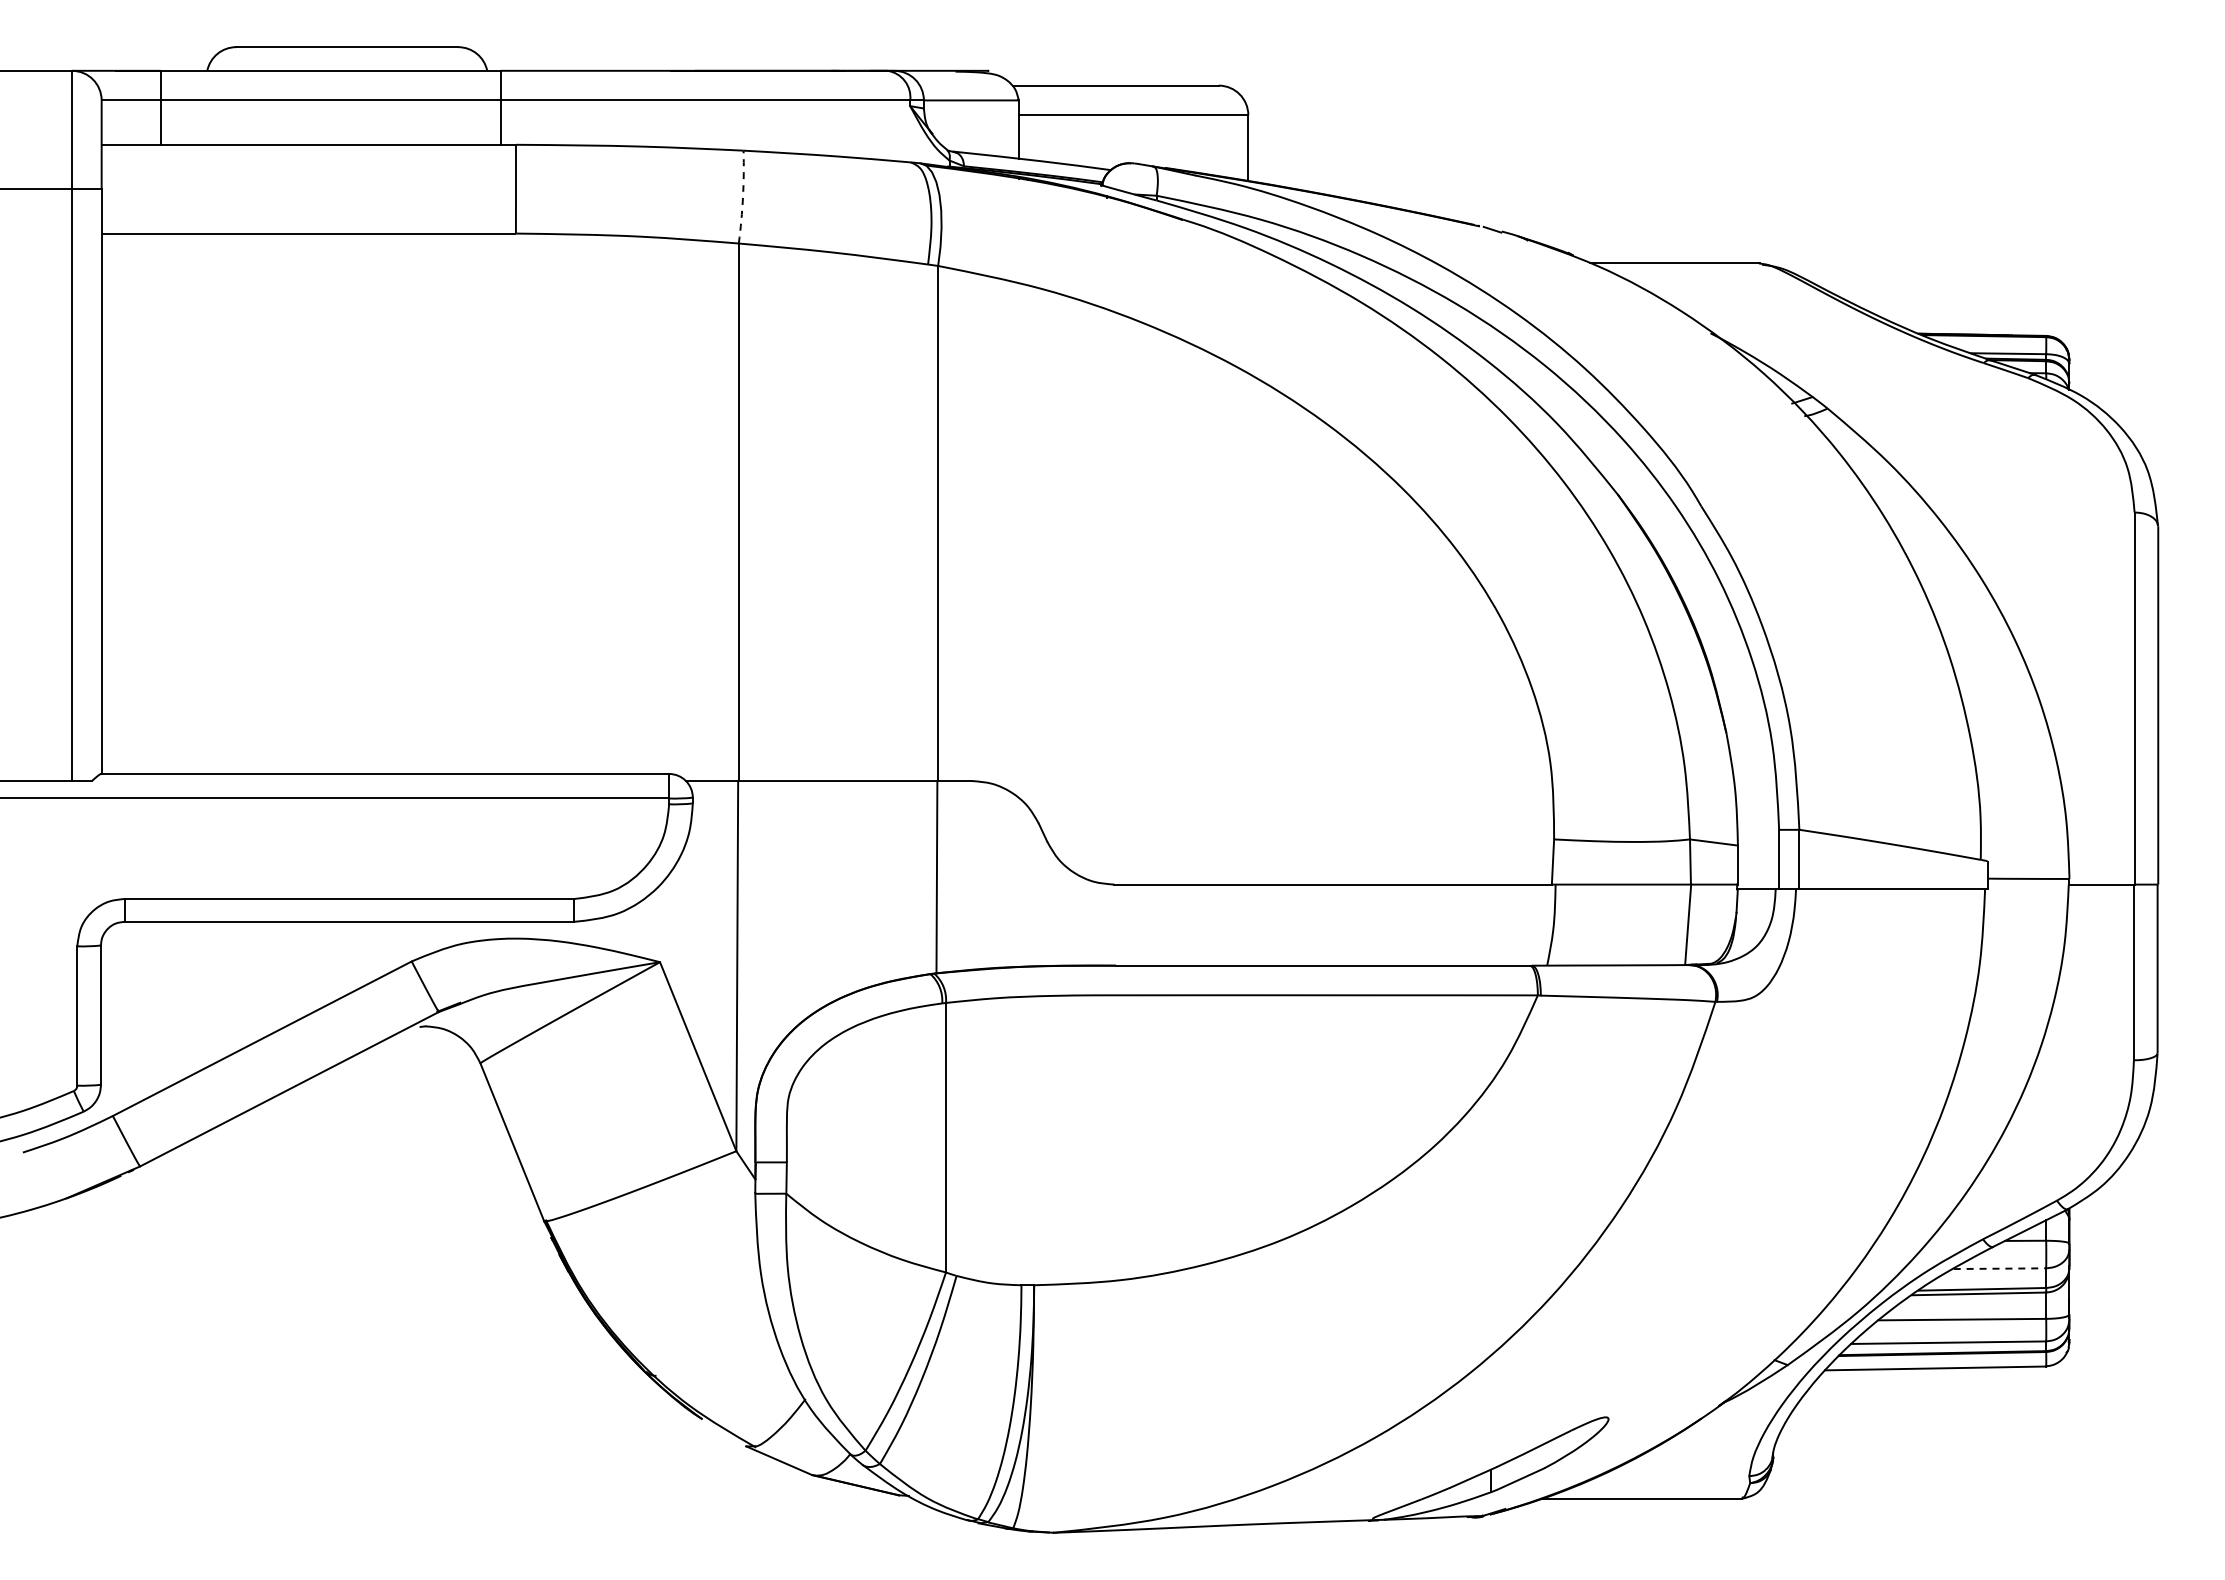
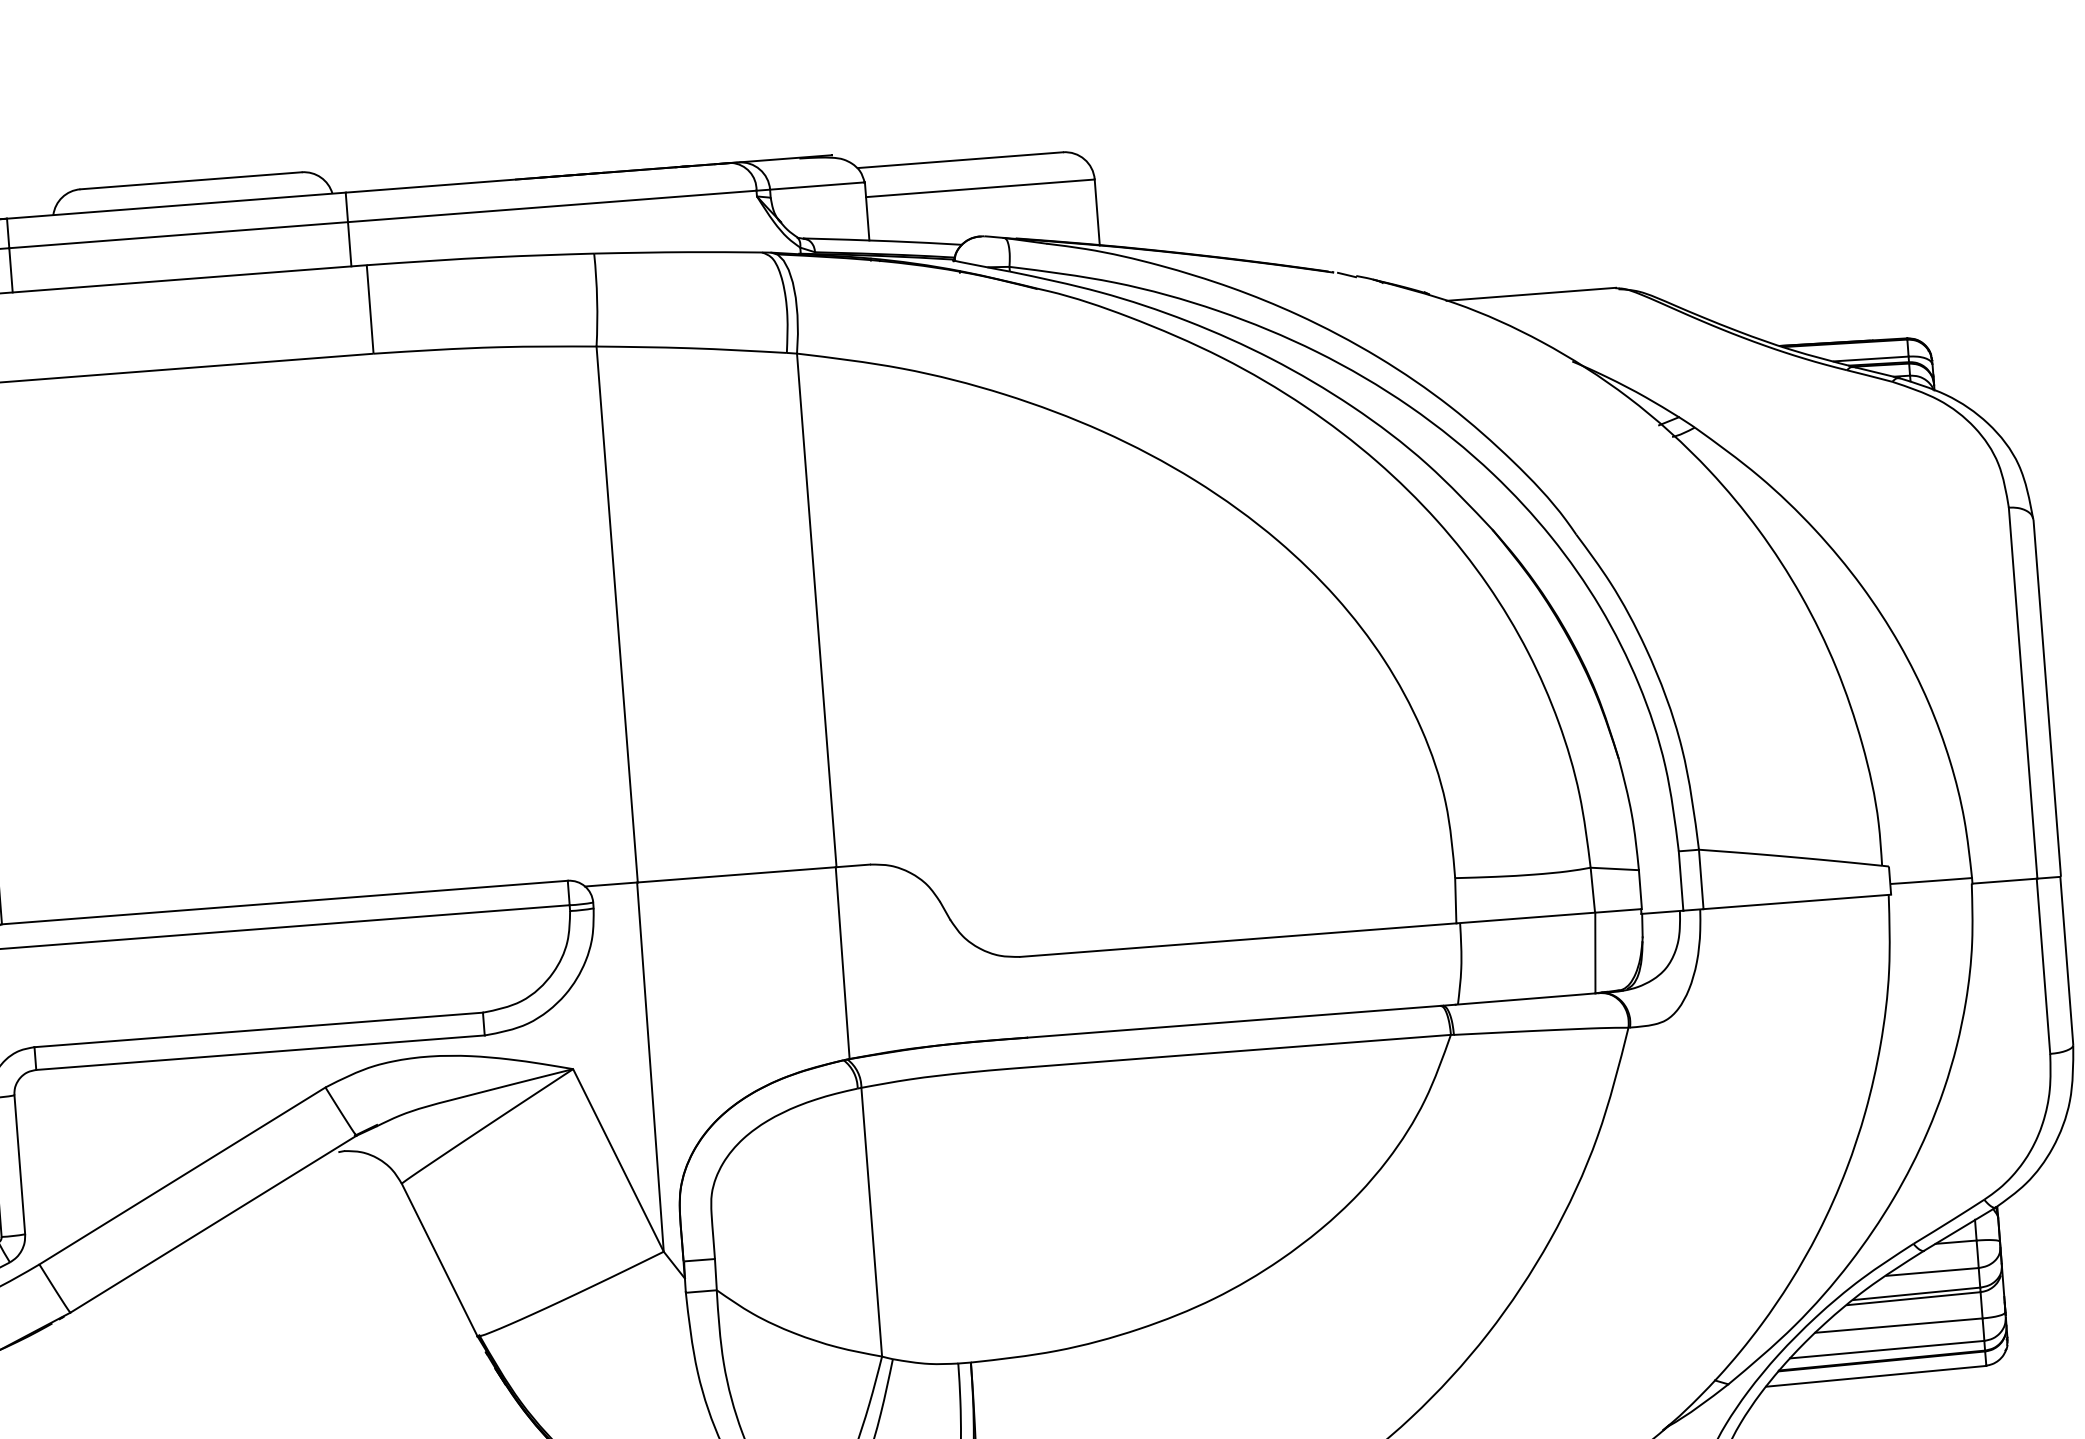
arc: (743, 197) -> (597, 300), dashed -> solid
line: (2000, 1268) -> (1933, 1271), dashed -> solid

